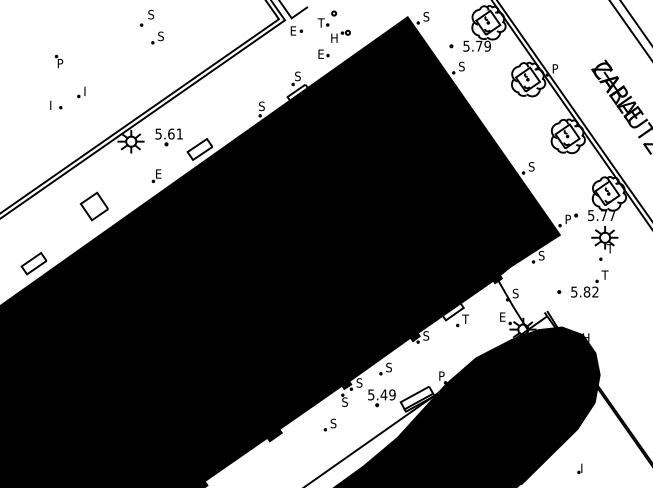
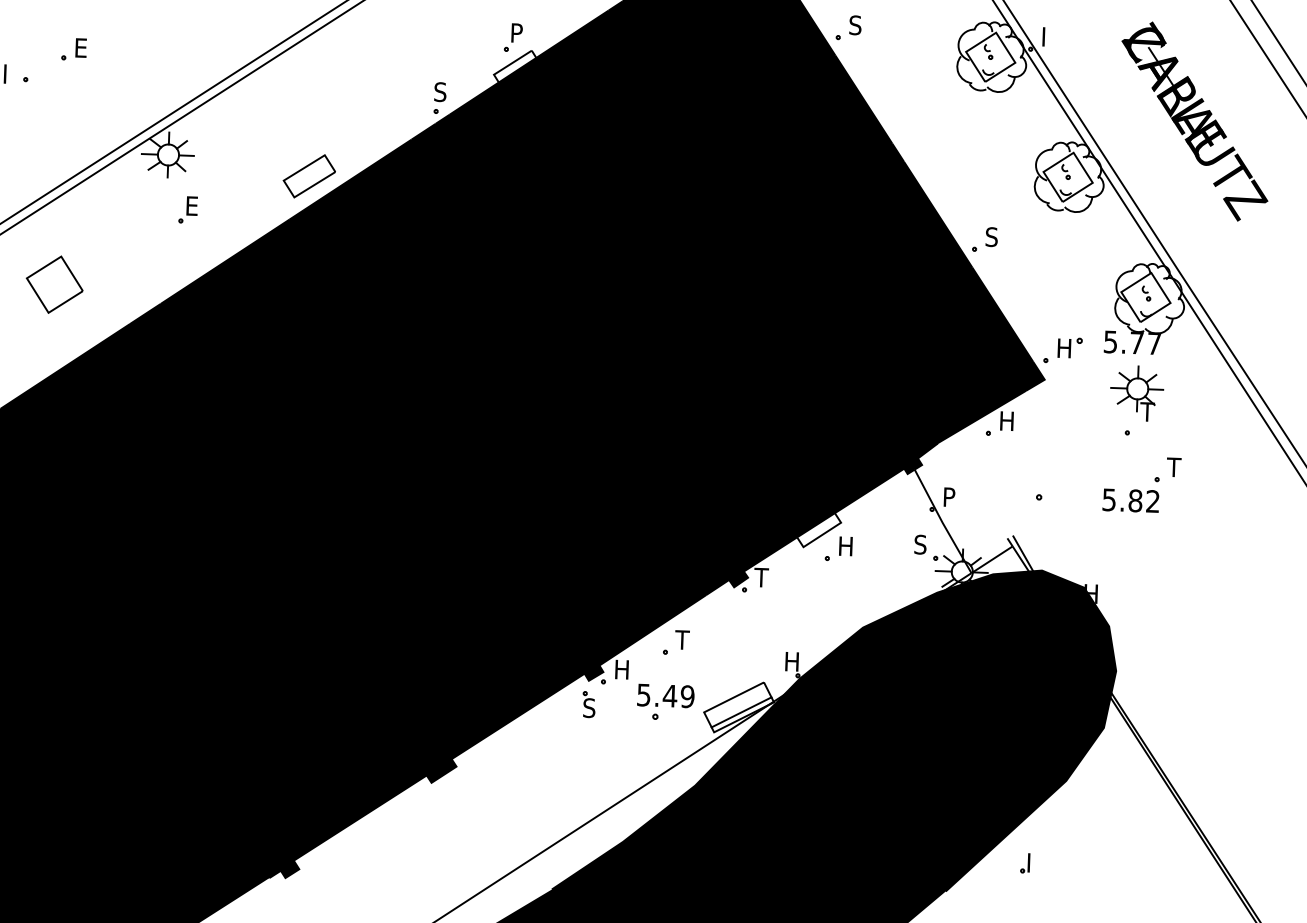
text: (556, 66) -> (1050, 32), P -> I
text: (297, 76) -> (515, 33), S -> P
text: (87, 90) -> (82, 46), I -> E
part: (168, 137) -> (245, 149), removed
part: (156, 176) -> (187, 211), moved
part: (93, 206) -> (52, 284), moved
text: (568, 219) -> (1063, 348), P -> H
text: (541, 255) -> (1005, 420), S -> H
part: (589, 283) -> (1141, 483), moved
text: (515, 293) -> (948, 496), S -> P
text: (502, 316) -> (920, 543), E -> S
text: (465, 318) -> (843, 544), T -> H
text: (425, 335) -> (760, 576), S -> T
text: (388, 367) -> (681, 639), S -> T
text: (442, 375) -> (792, 660), P -> H
text: (359, 382) -> (620, 668), S -> H
part: (329, 424) -> (555, 752), removed
part: (579, 468) -> (1024, 862), moved

